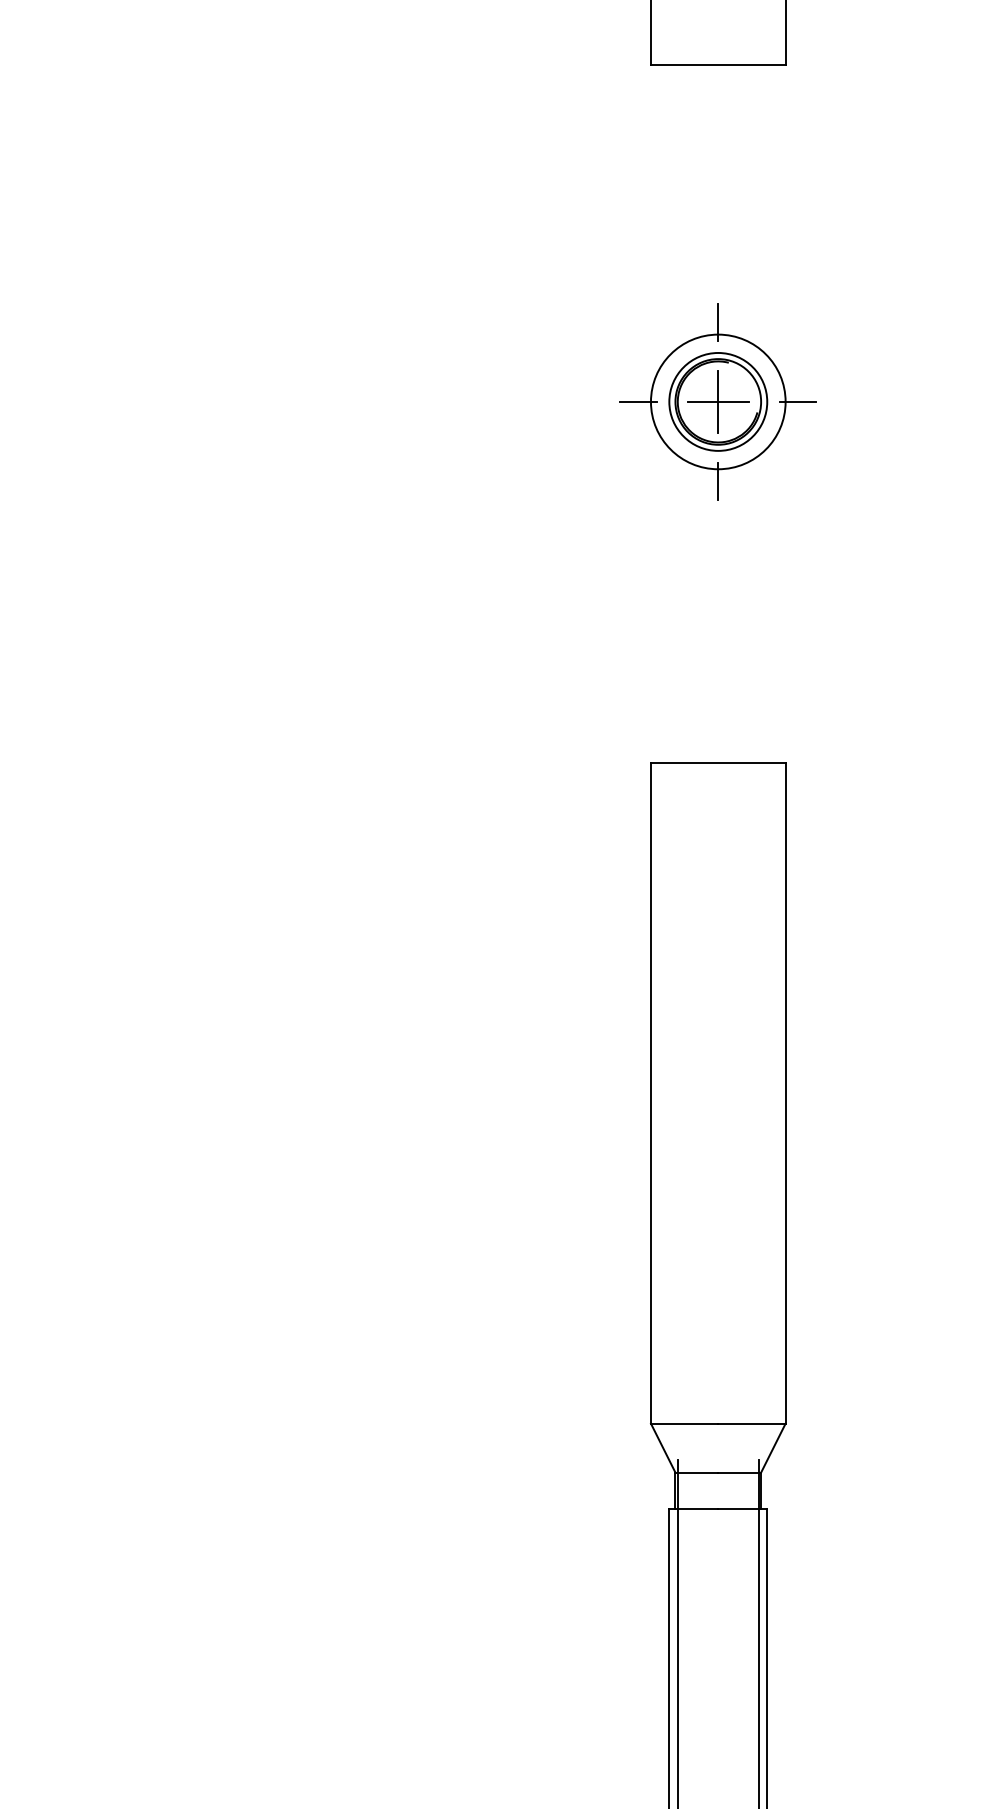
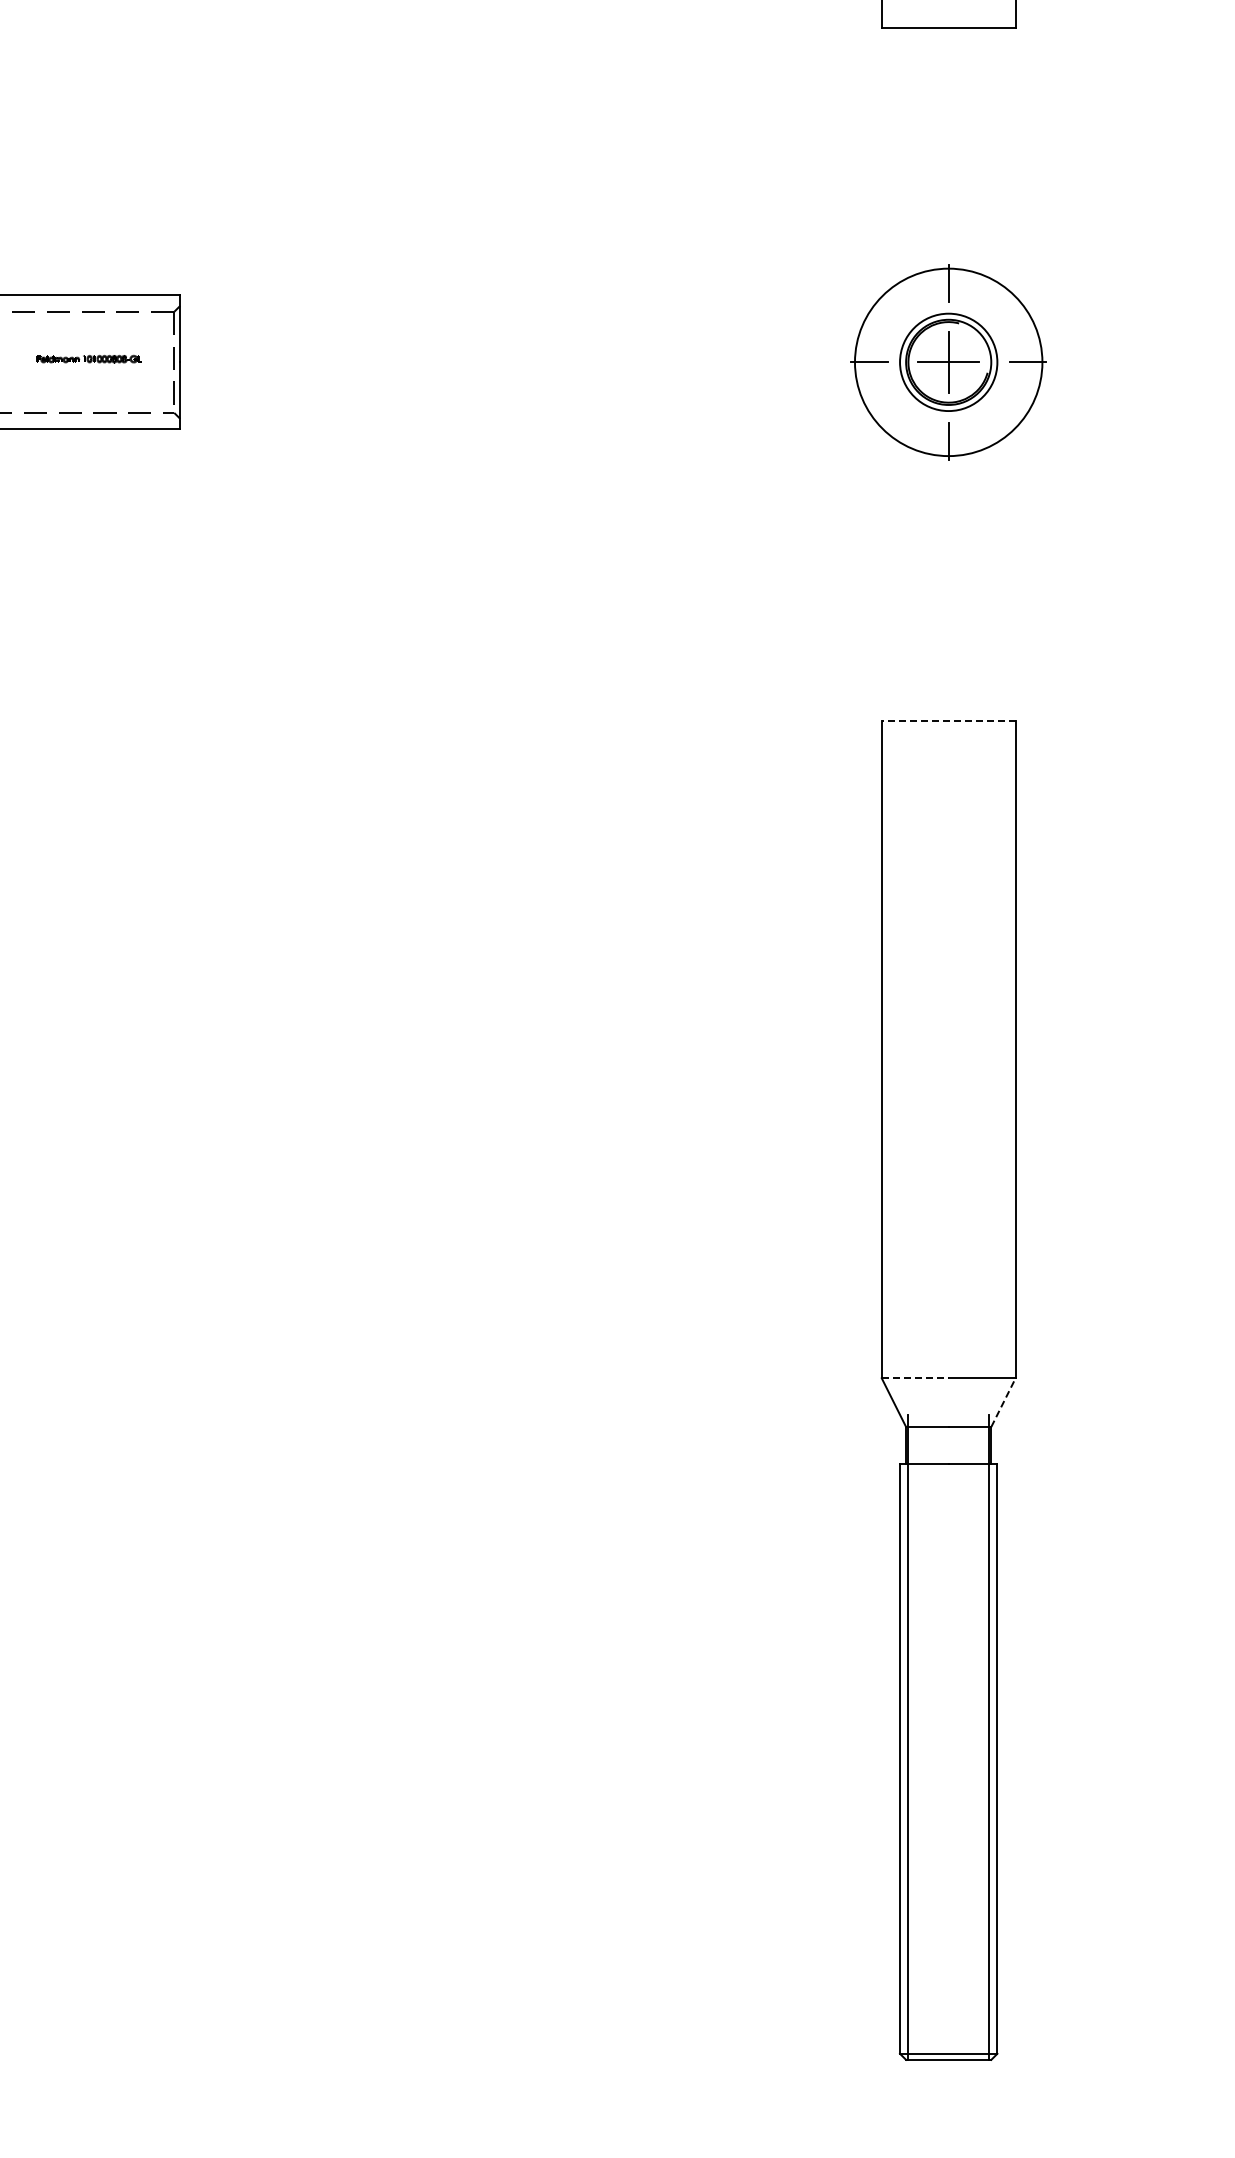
circle: (718, 402) -> (948, 362), size x1.4
line: (718, 763) -> (948, 721), solid -> dashed
line: (684, 1423) -> (915, 1378), solid -> dashed
line: (773, 1447) -> (1003, 1402), solid -> dashed

